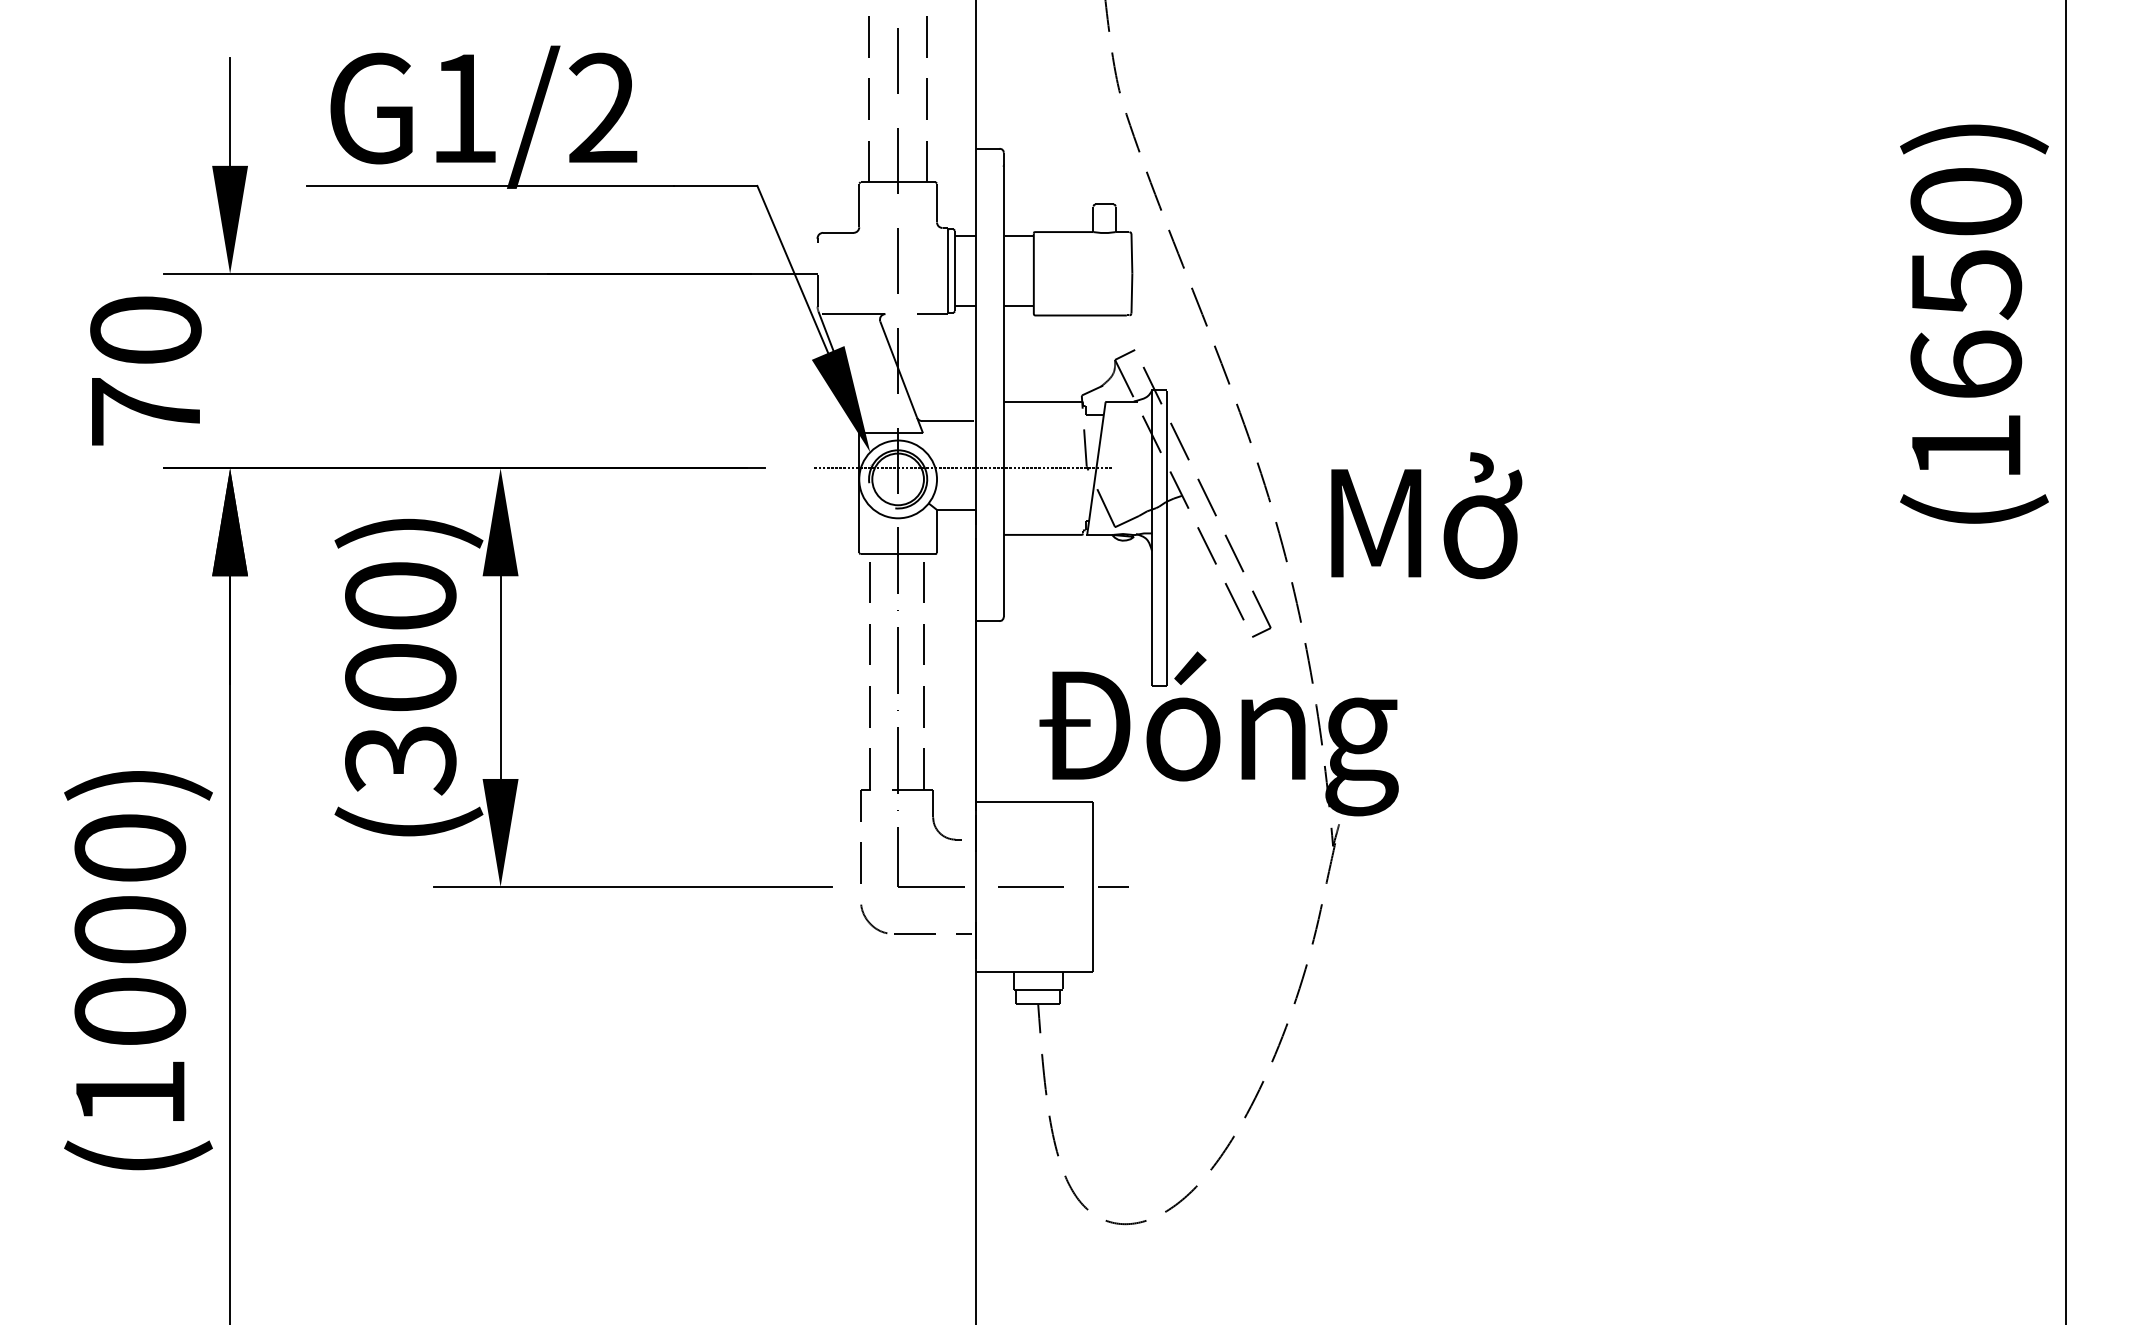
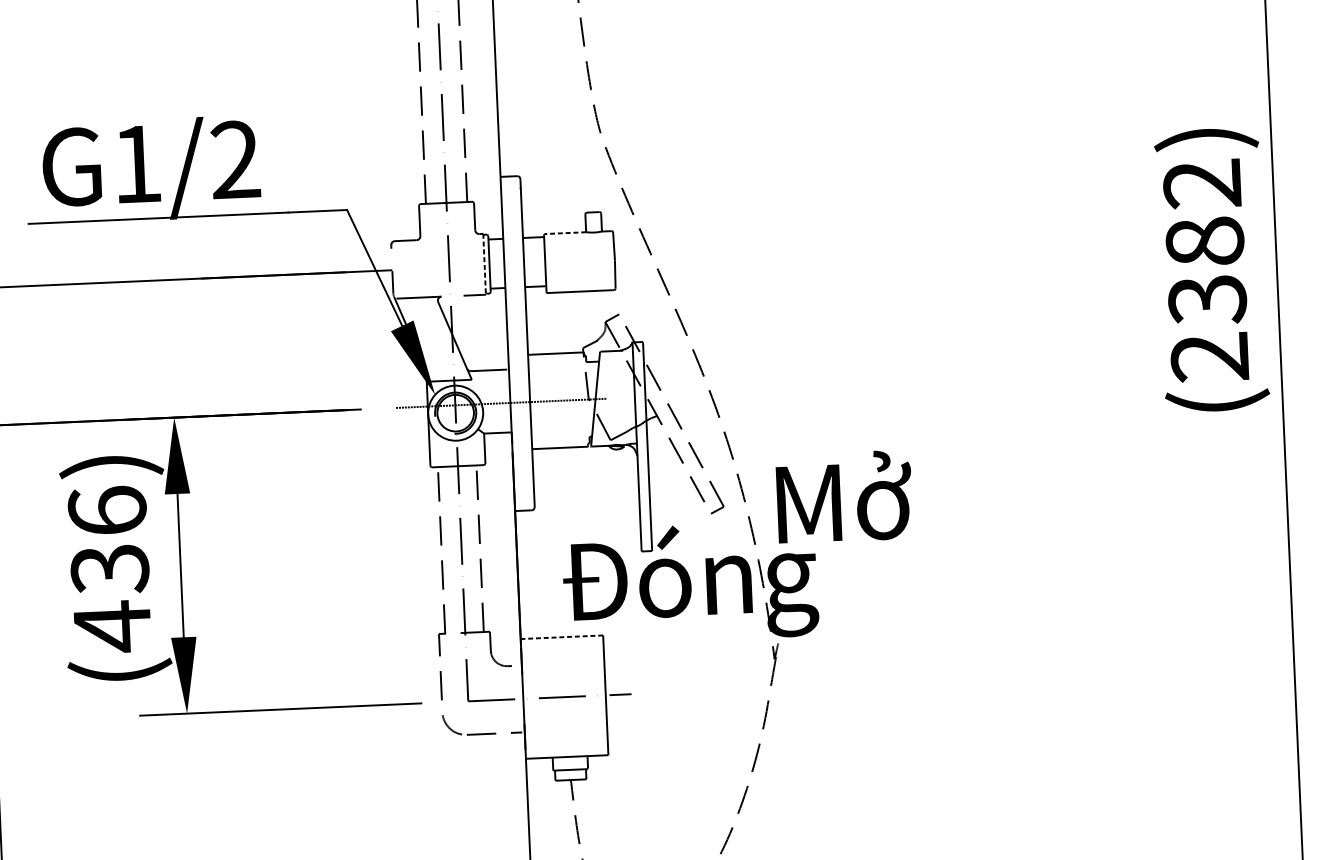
line: (1061, 232) -> (563, 233), solid -> dashed
line: (948, 271) -> (484, 264), solid -> dashed
text: (1966, 324) -> (1206, 270), (1650) -> (2382)
text: (1426, 515) -> (844, 496), moved
text: (400, 679) -> (109, 570), (300) -> (436)
line: (1033, 802) -> (561, 637), solid -> dashed

